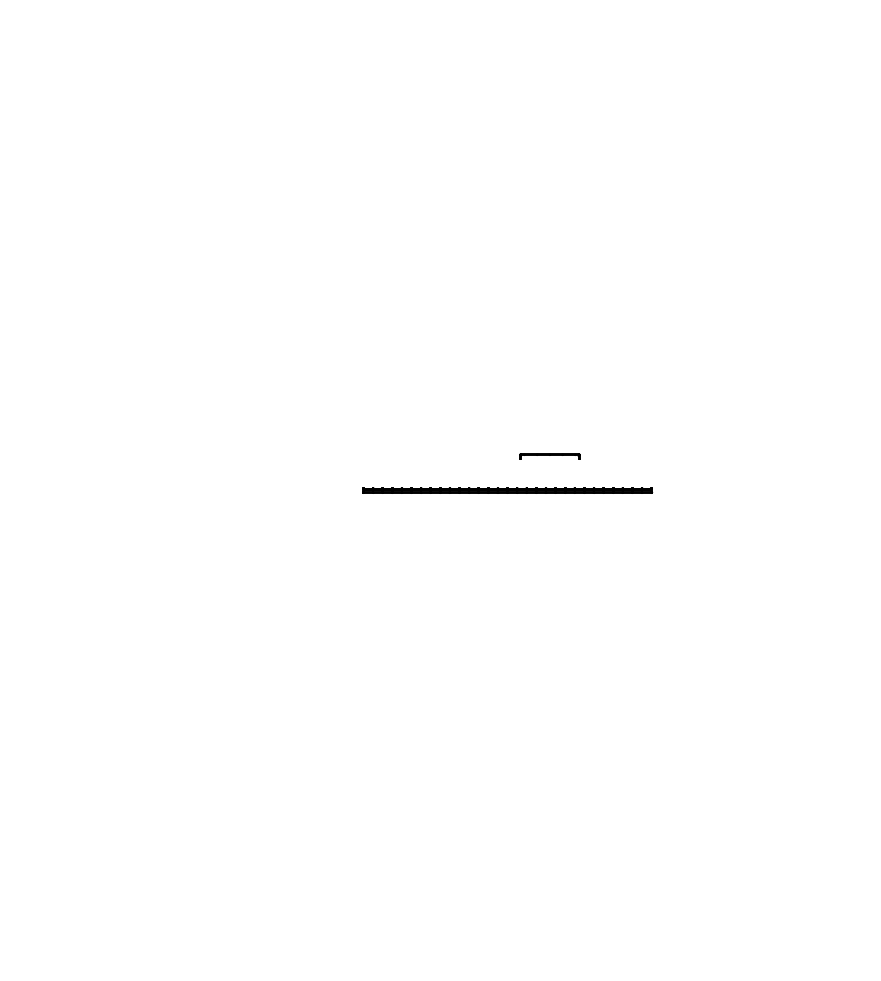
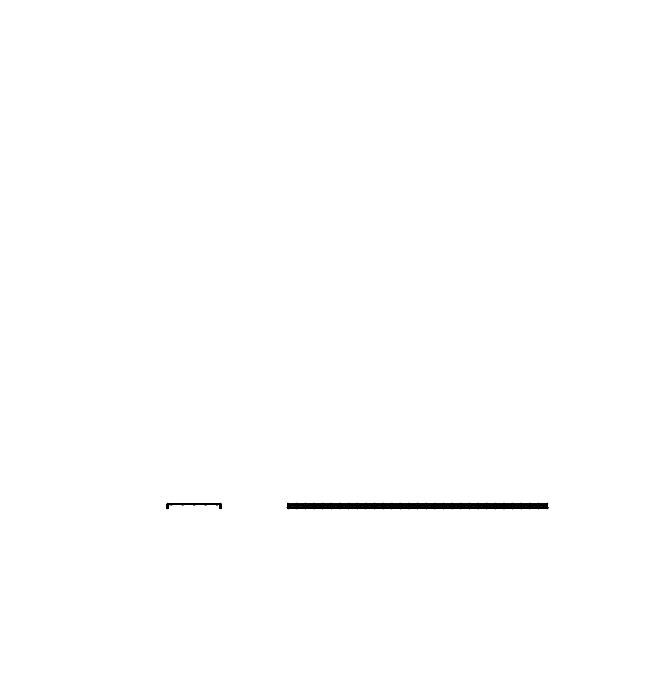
part: (549, 456) -> (193, 505), moved

